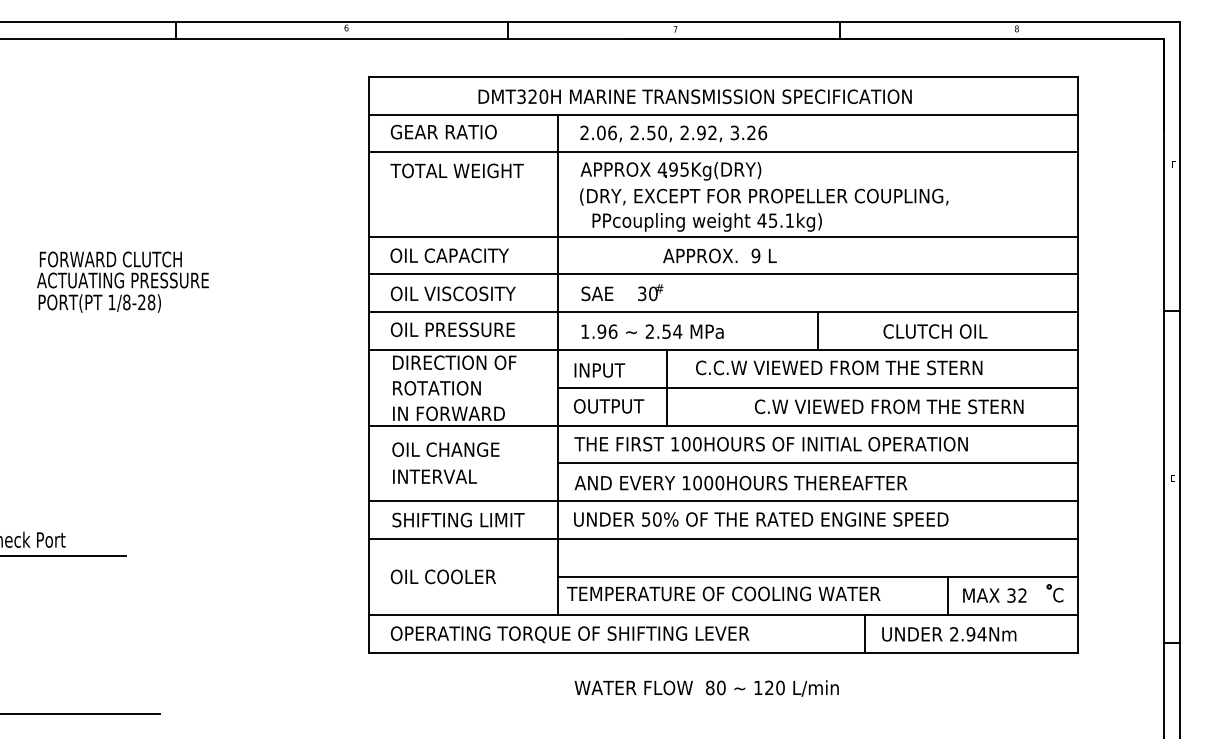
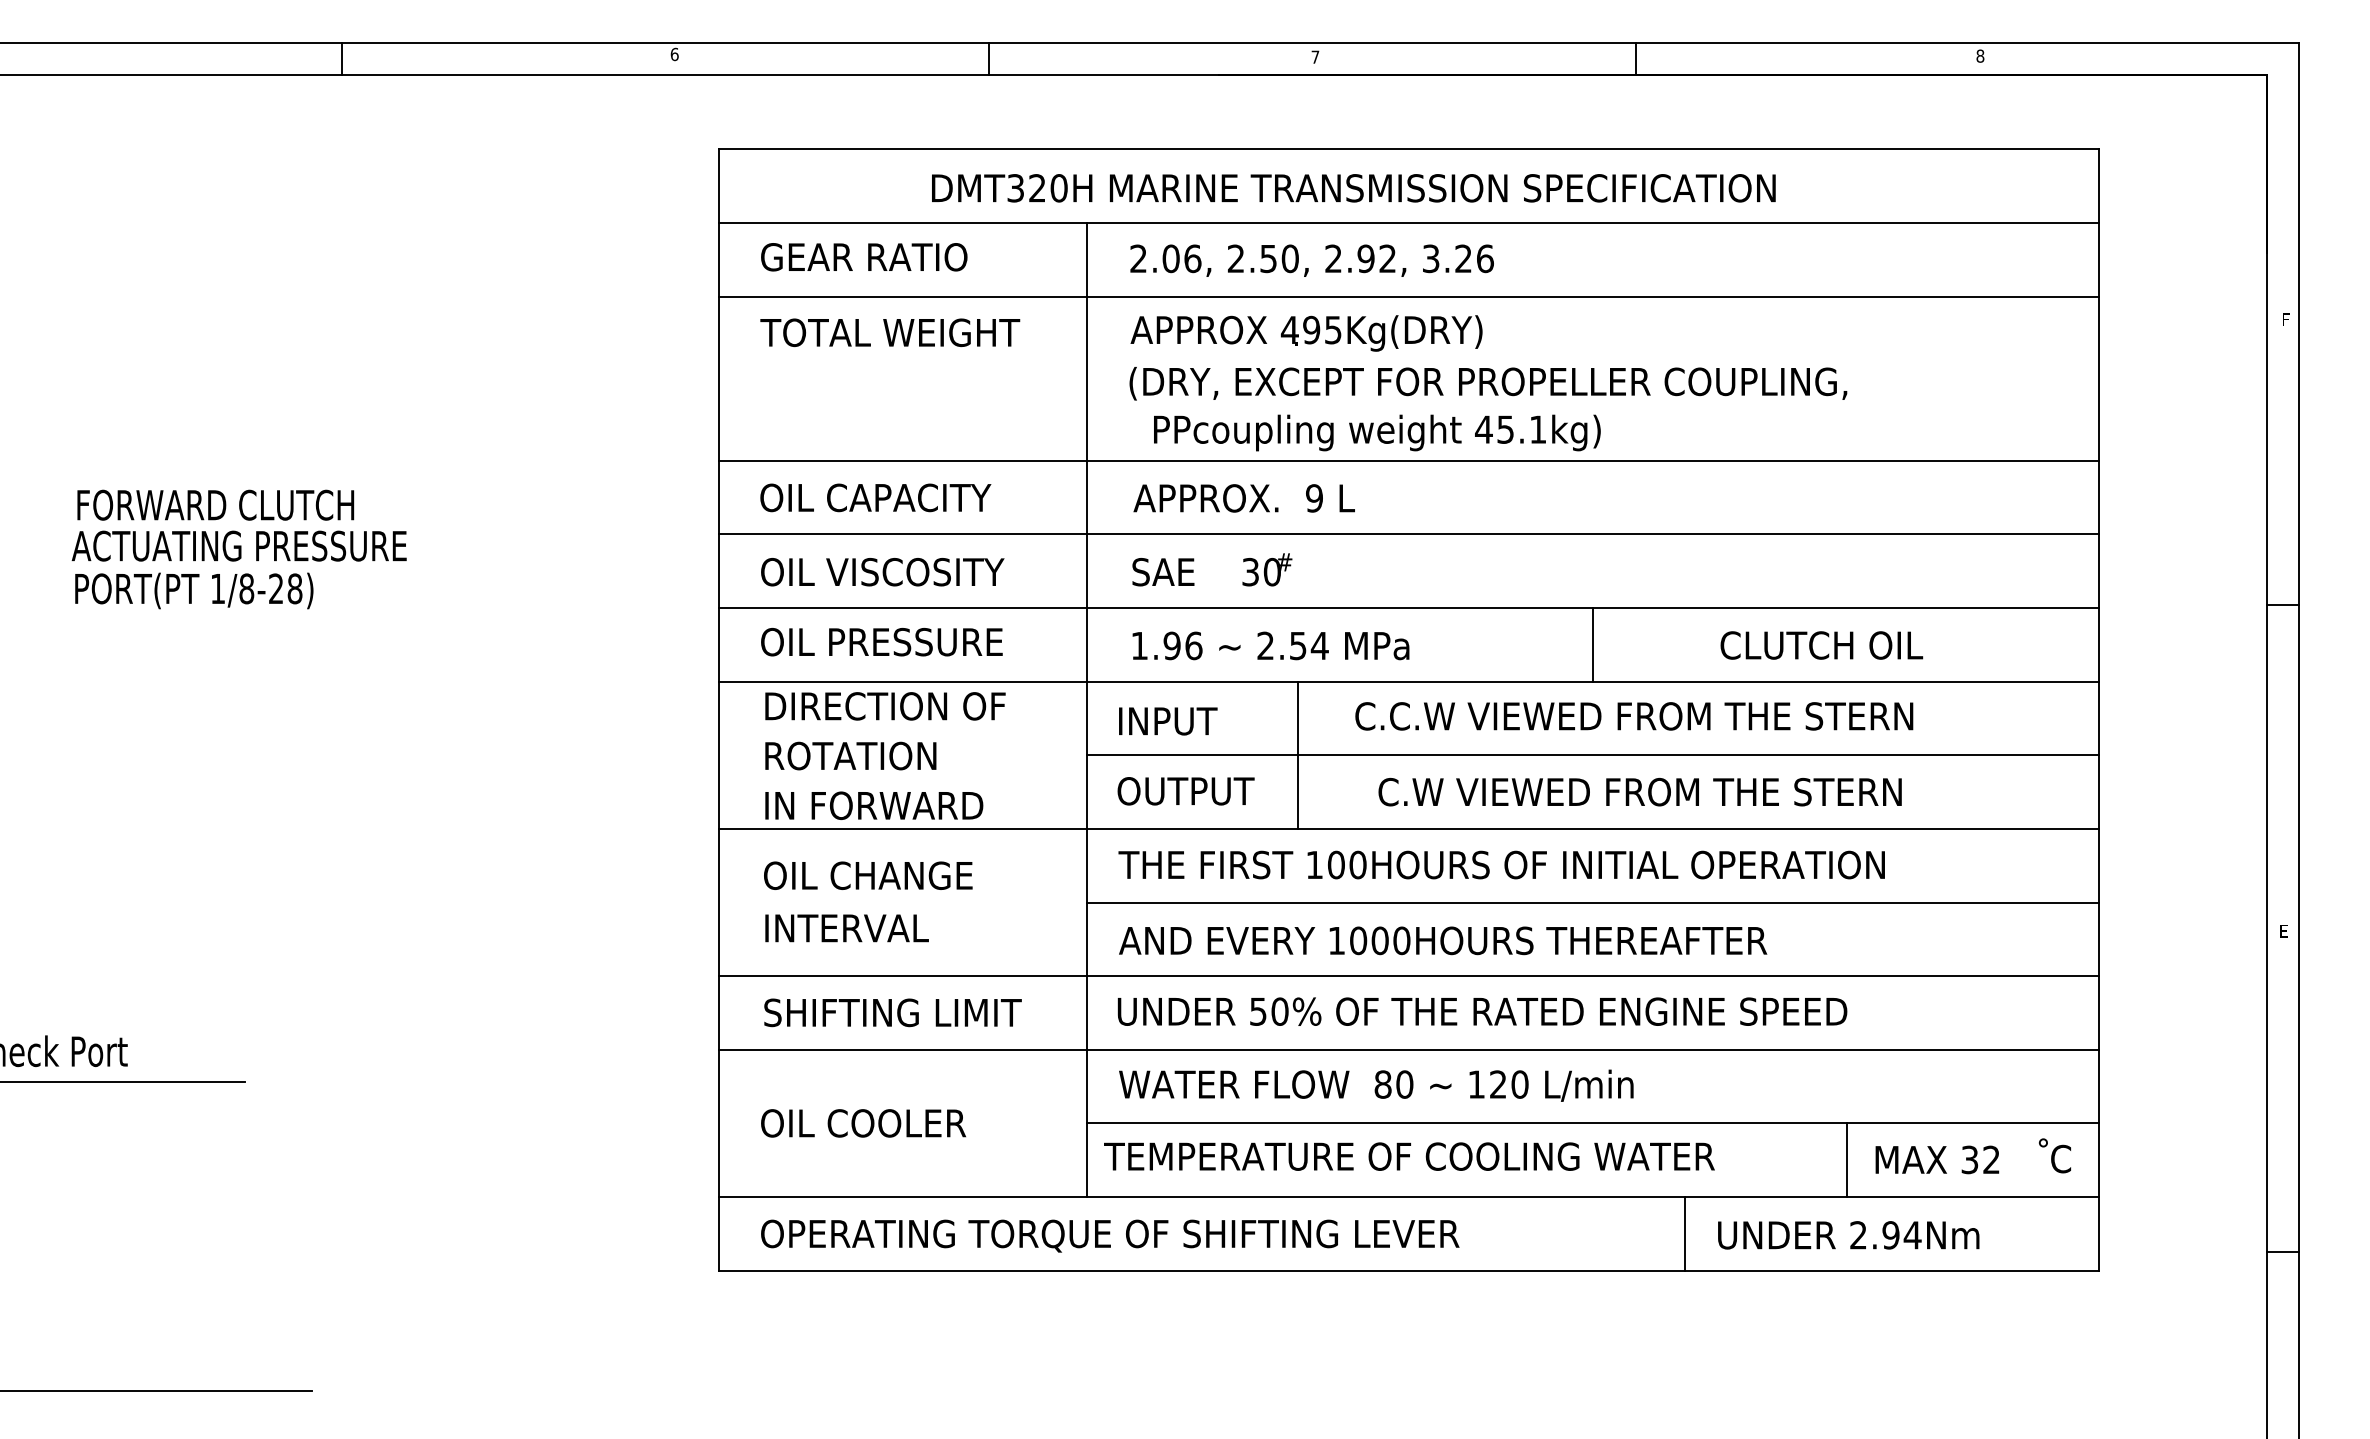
text: (719, 255) -> (1243, 497), moved
text: (888, 406) -> (1638, 791), moved
text: (706, 688) -> (1375, 1085), moved

